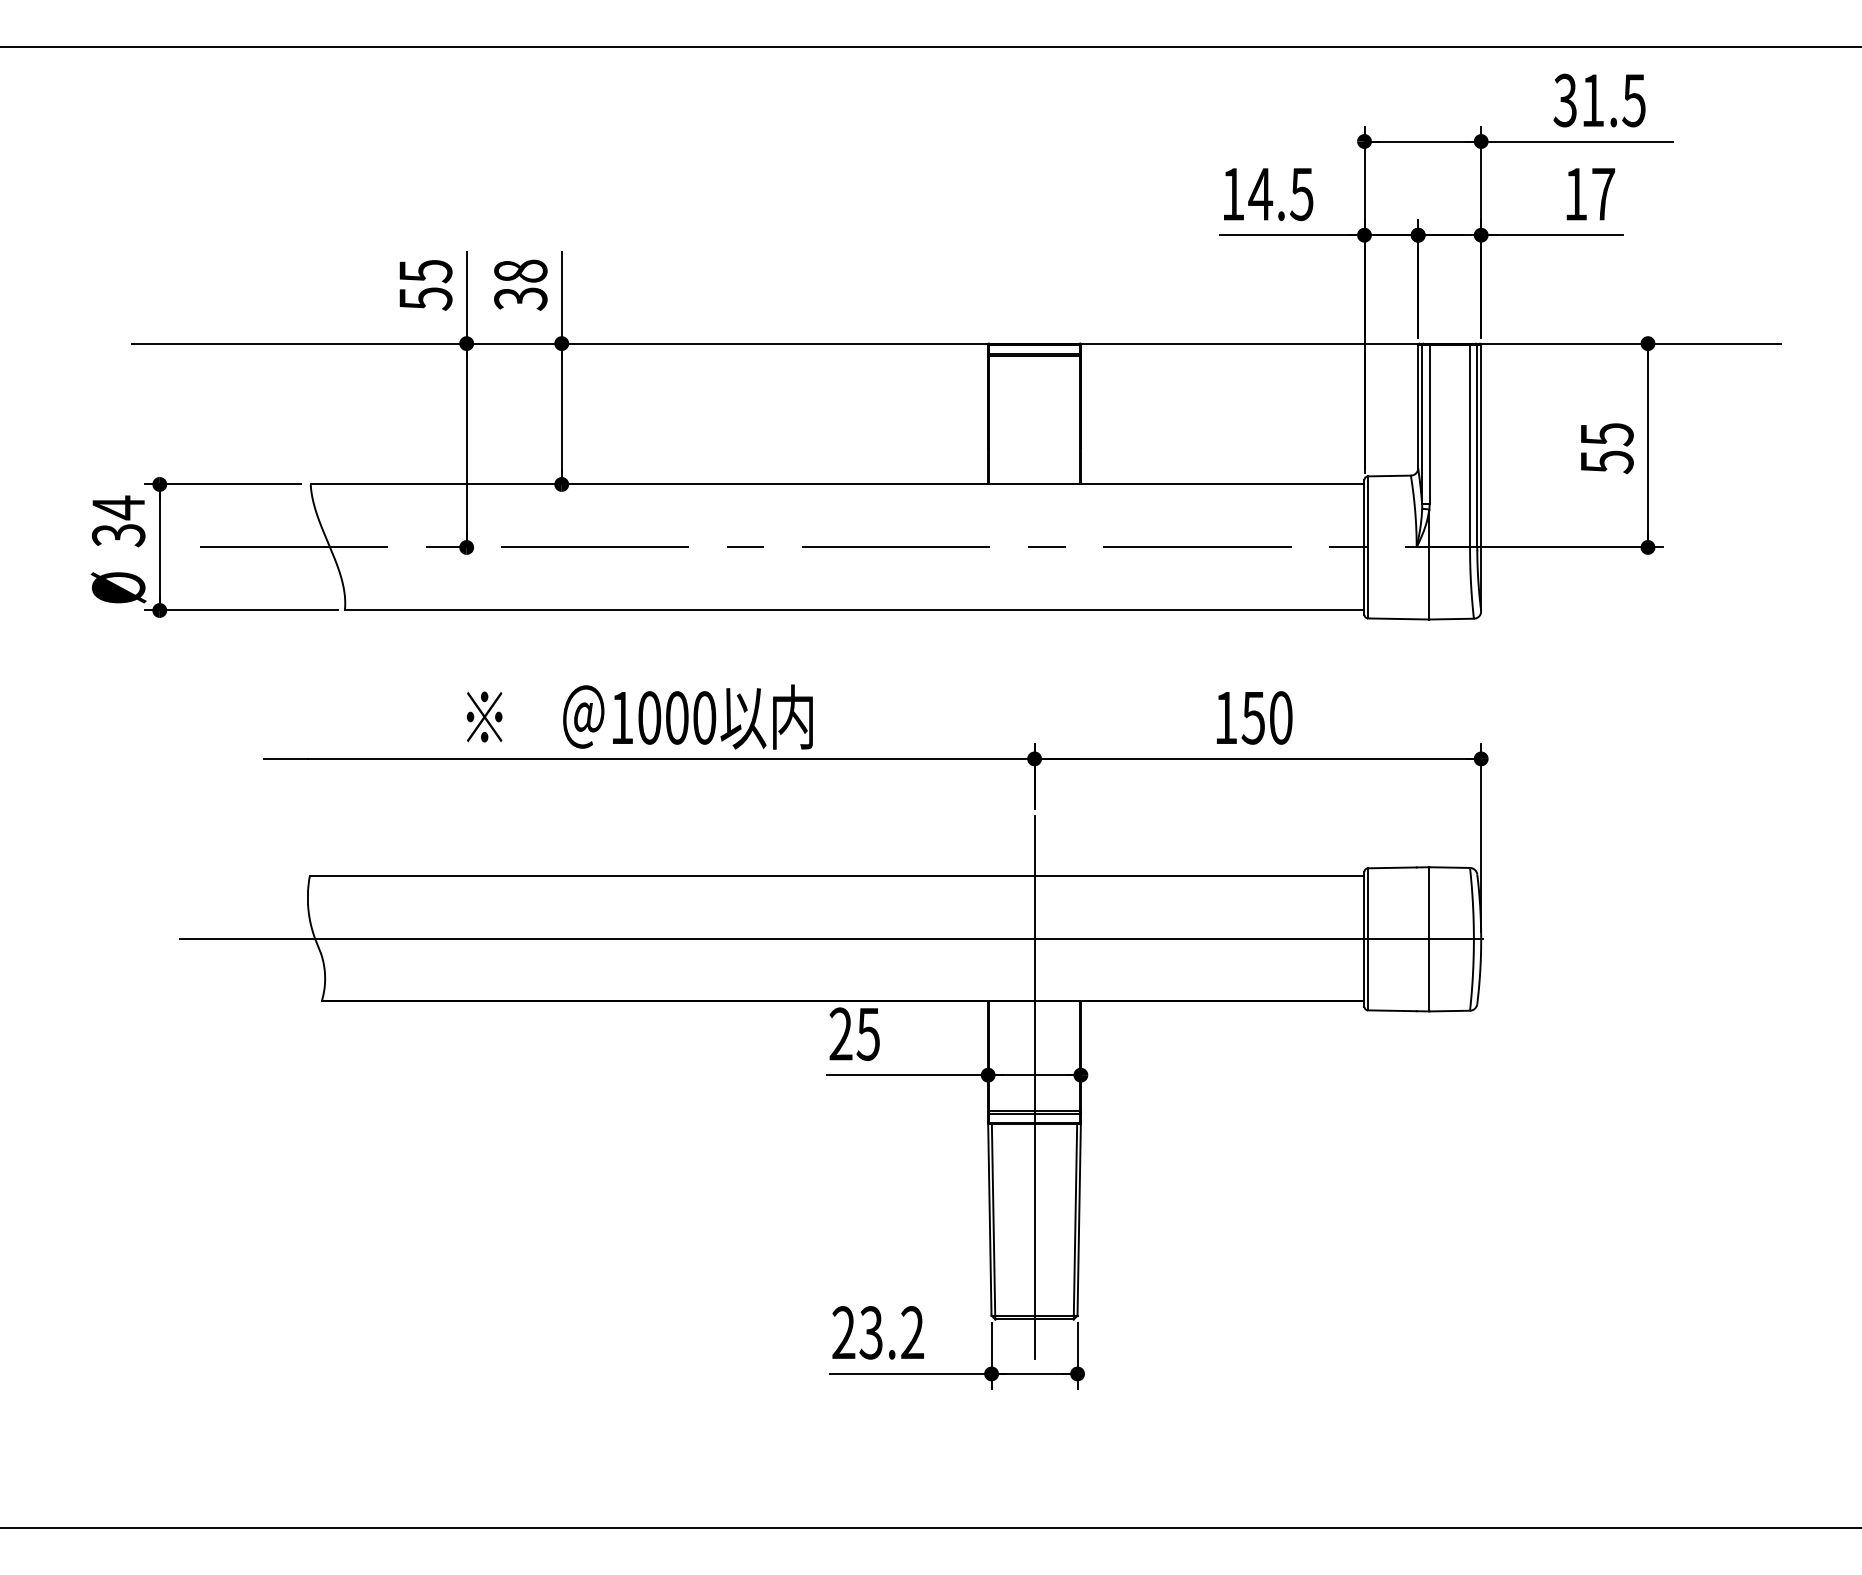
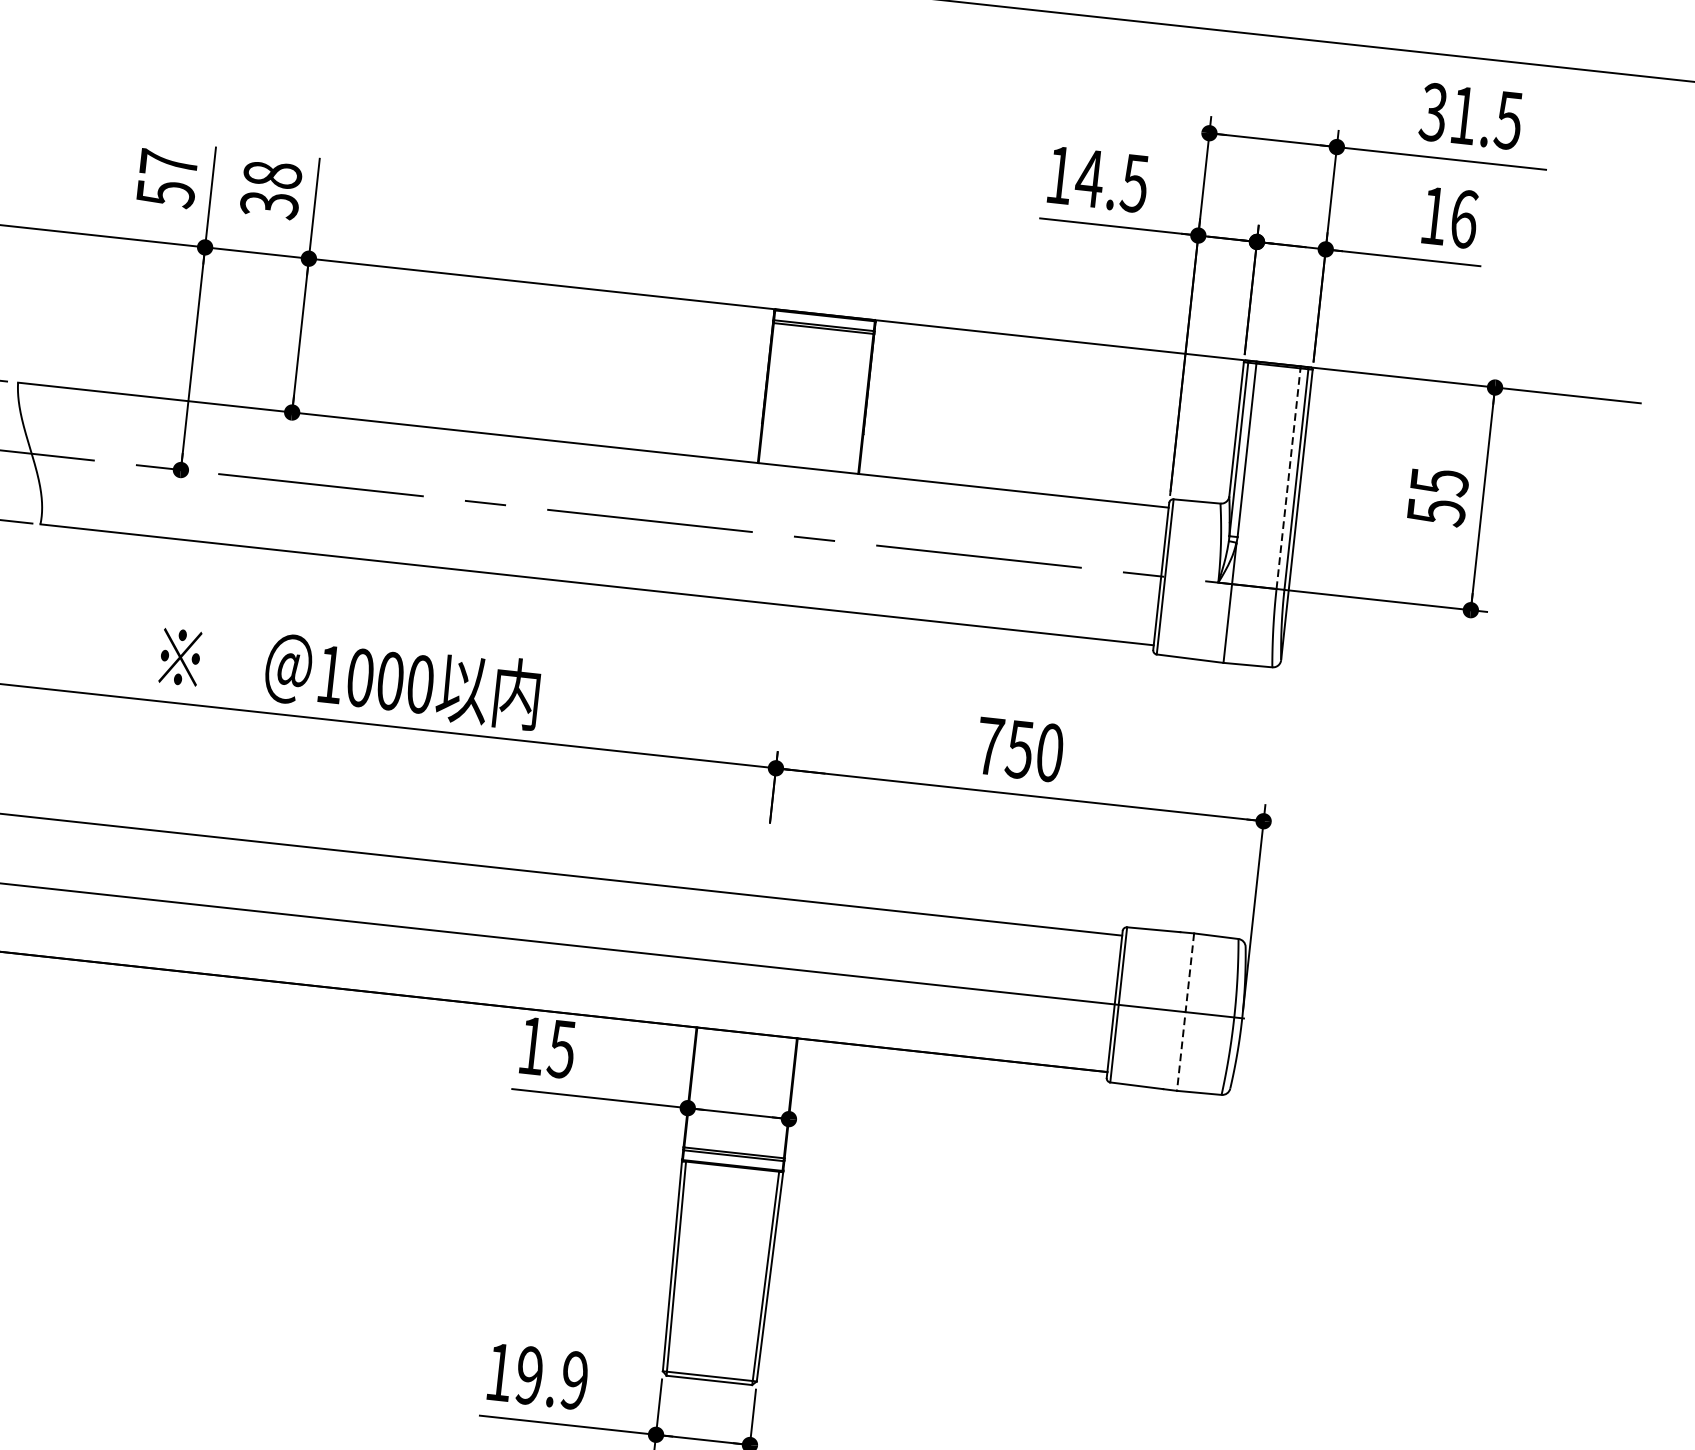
text: (1603, 194) -> (1464, 219), 17 -> 16
text: (425, 271) -> (168, 163), 55 -> 57
line: (1470, 445) -> (1289, 477), solid -> dashed
text: (1226, 717) -> (990, 745), 150 -> 750
line: (1429, 939) -> (1185, 1012), solid -> dashed
text: (840, 1033) -> (531, 1045), 25 -> 15
line: (1034, 1087) -> (736, 1127), removed
text: (877, 1332) -> (536, 1376), 23.2 -> 19.9

